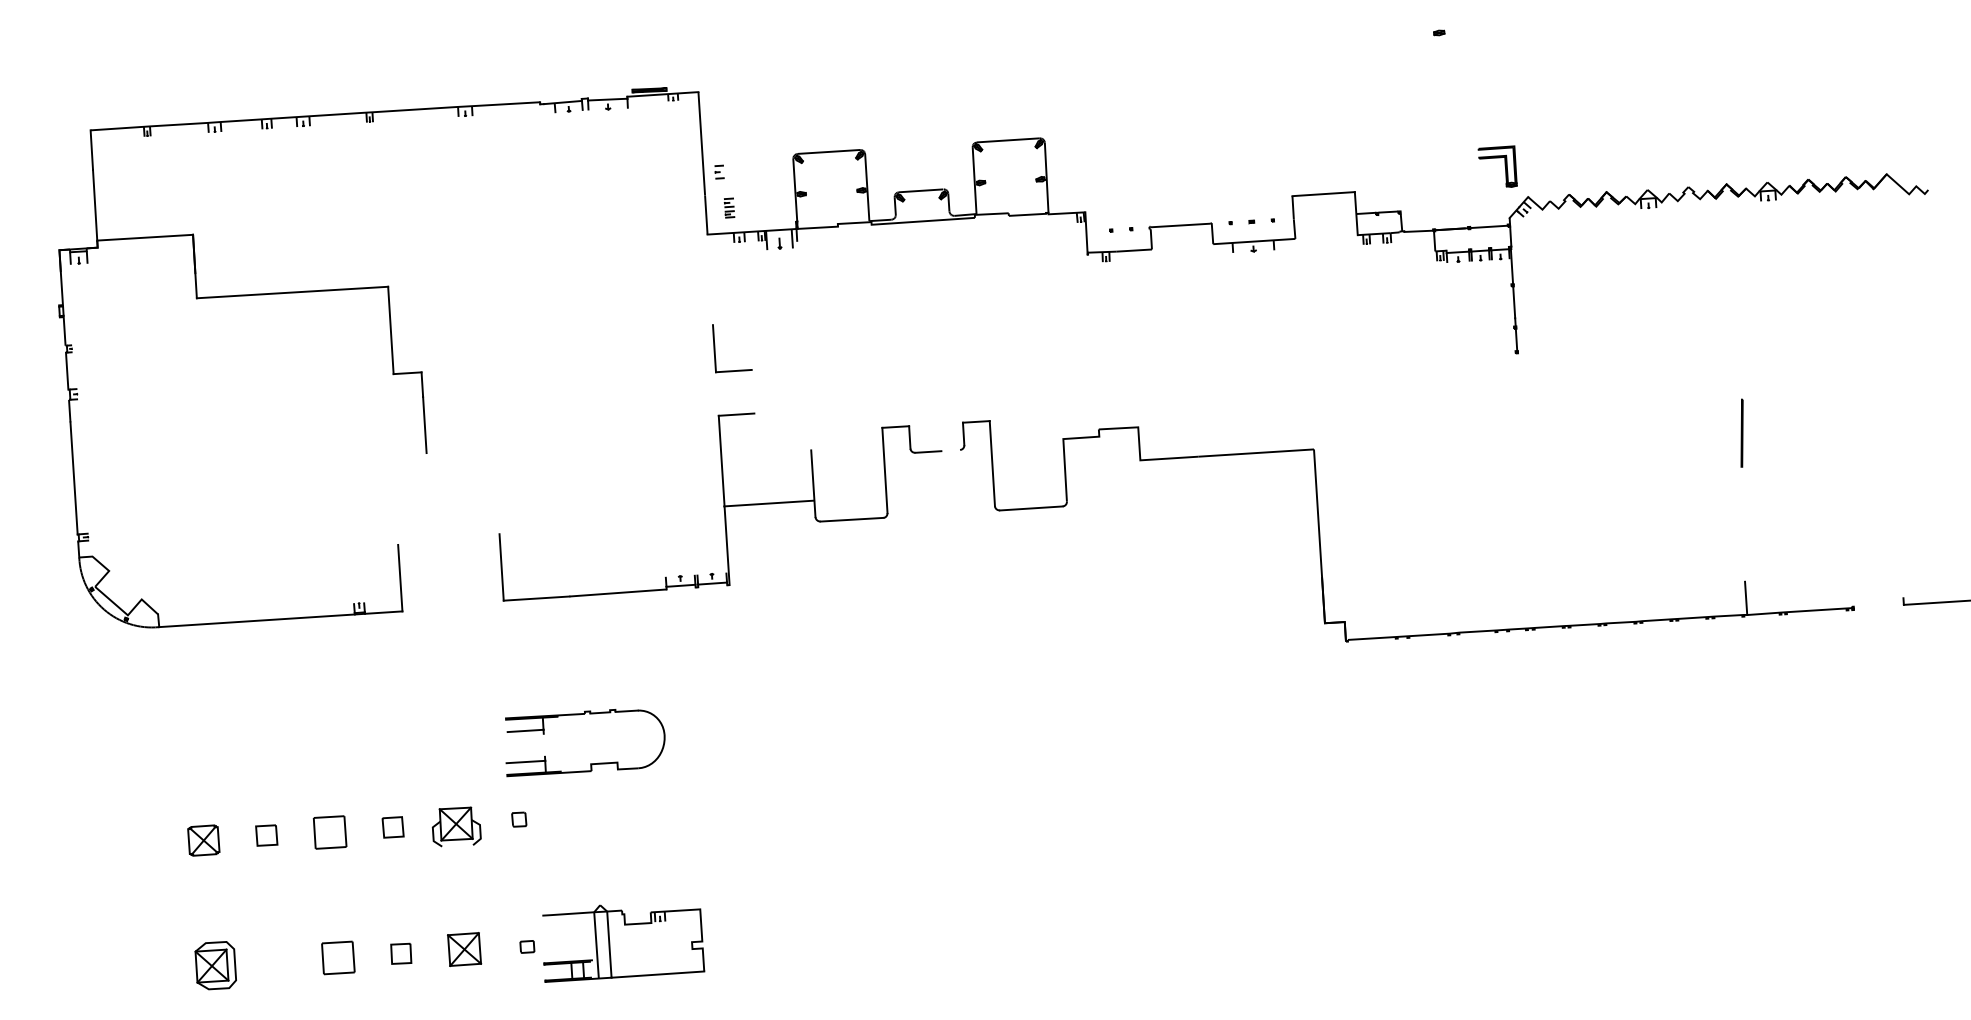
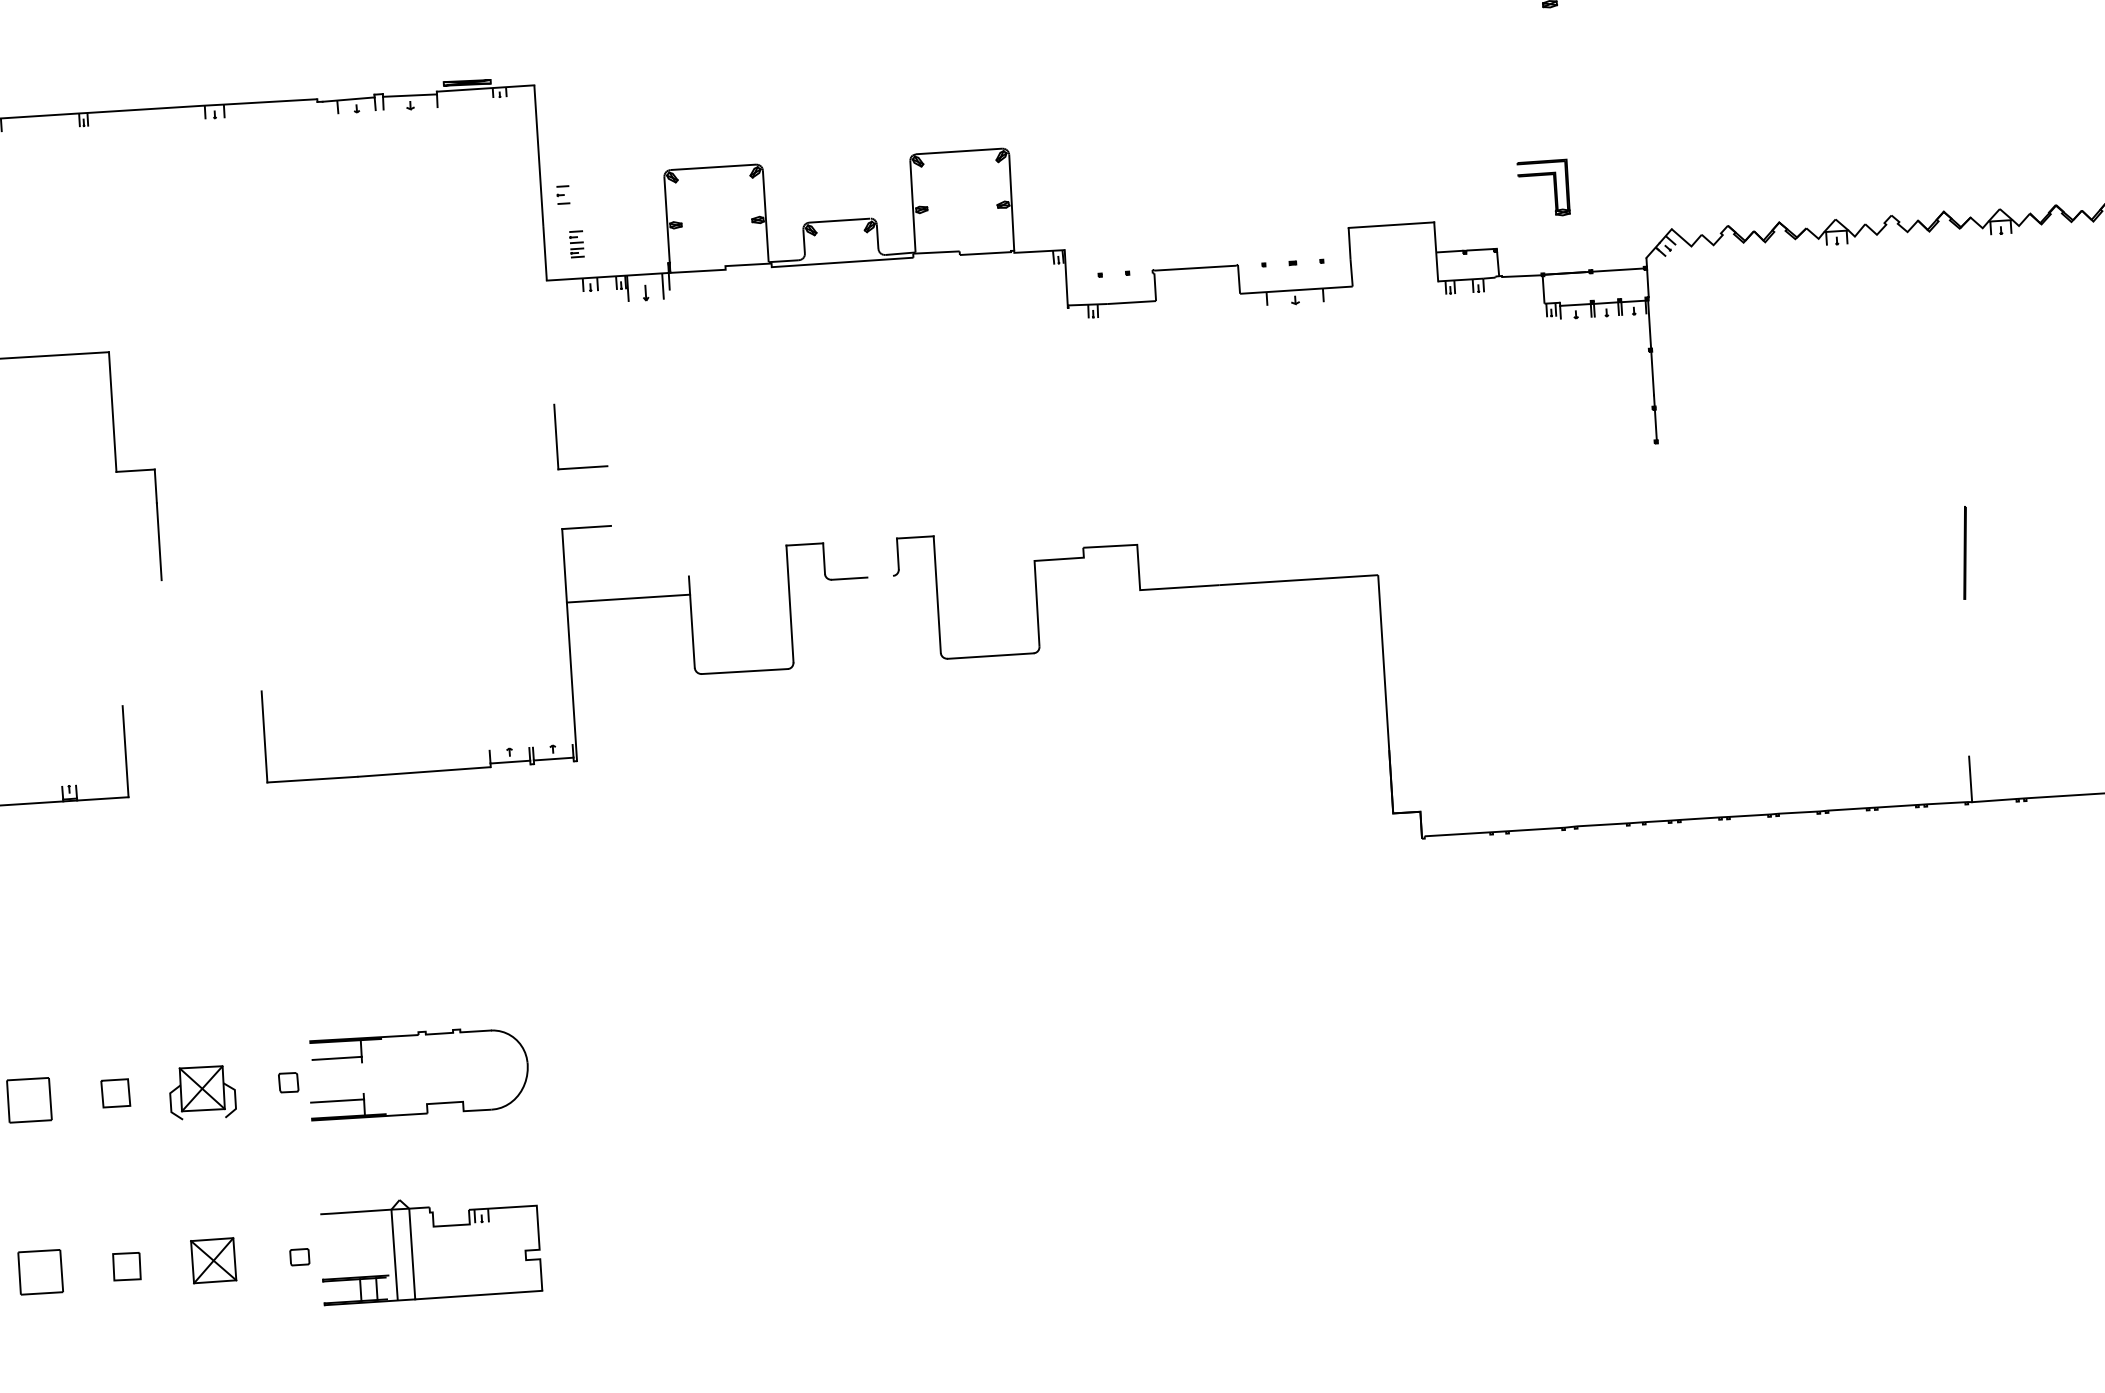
part: (1504, 165) -> (1552, 185), moved
line: (769, 503) -> (629, 598), moved
part: (590, 763) -> (426, 1103), moved

